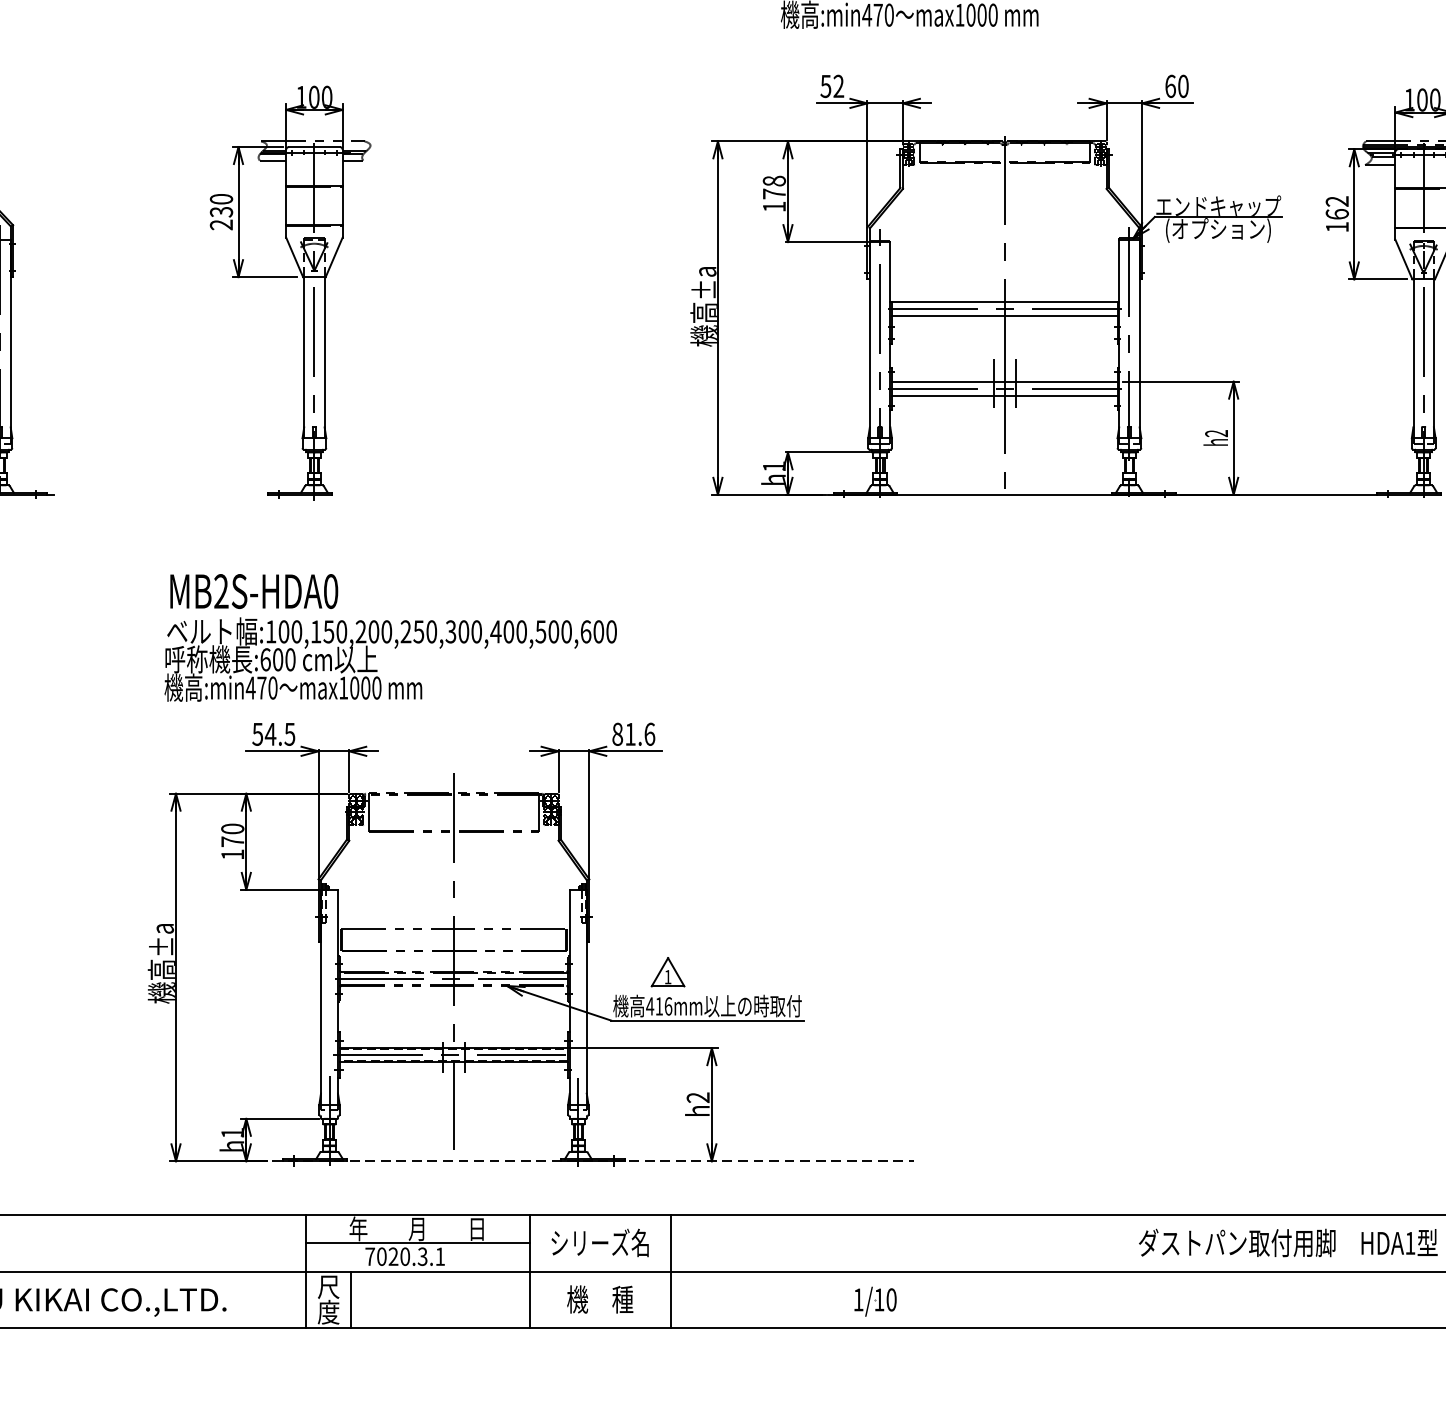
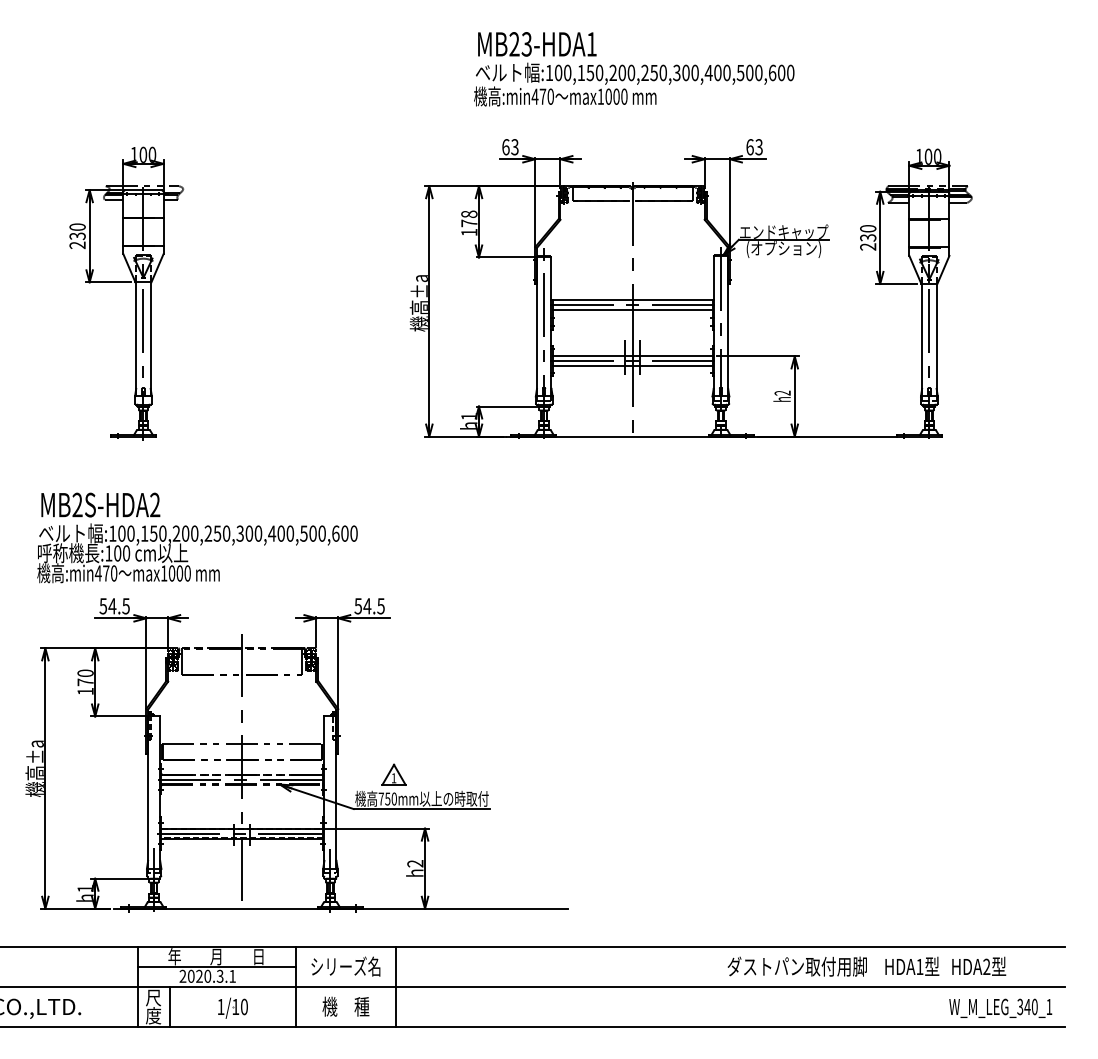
text: (832, 86) -> (510, 147), 52 -> 63
text: (1182, 86) -> (758, 147), 60 -> 63
text: (1337, 213) -> (868, 237), 162 -> 230
text: (331, 590) -> (155, 504), MB2S-HDA0 -> MB2S-HDA2
text: (265, 659) -> (108, 553), :600 -> :100
text: (633, 734) -> (369, 606), 81.6 -> 54.5
text: (658, 1005) -> (387, 798), 416mm -> 750mm
line: (593, 1160) -> (341, 908), dashed -> solid
text: (369, 1255) -> (182, 975), 7020.3.1 -> 2020.3.1
part: (874, 1300) -> (232, 1007), moved

